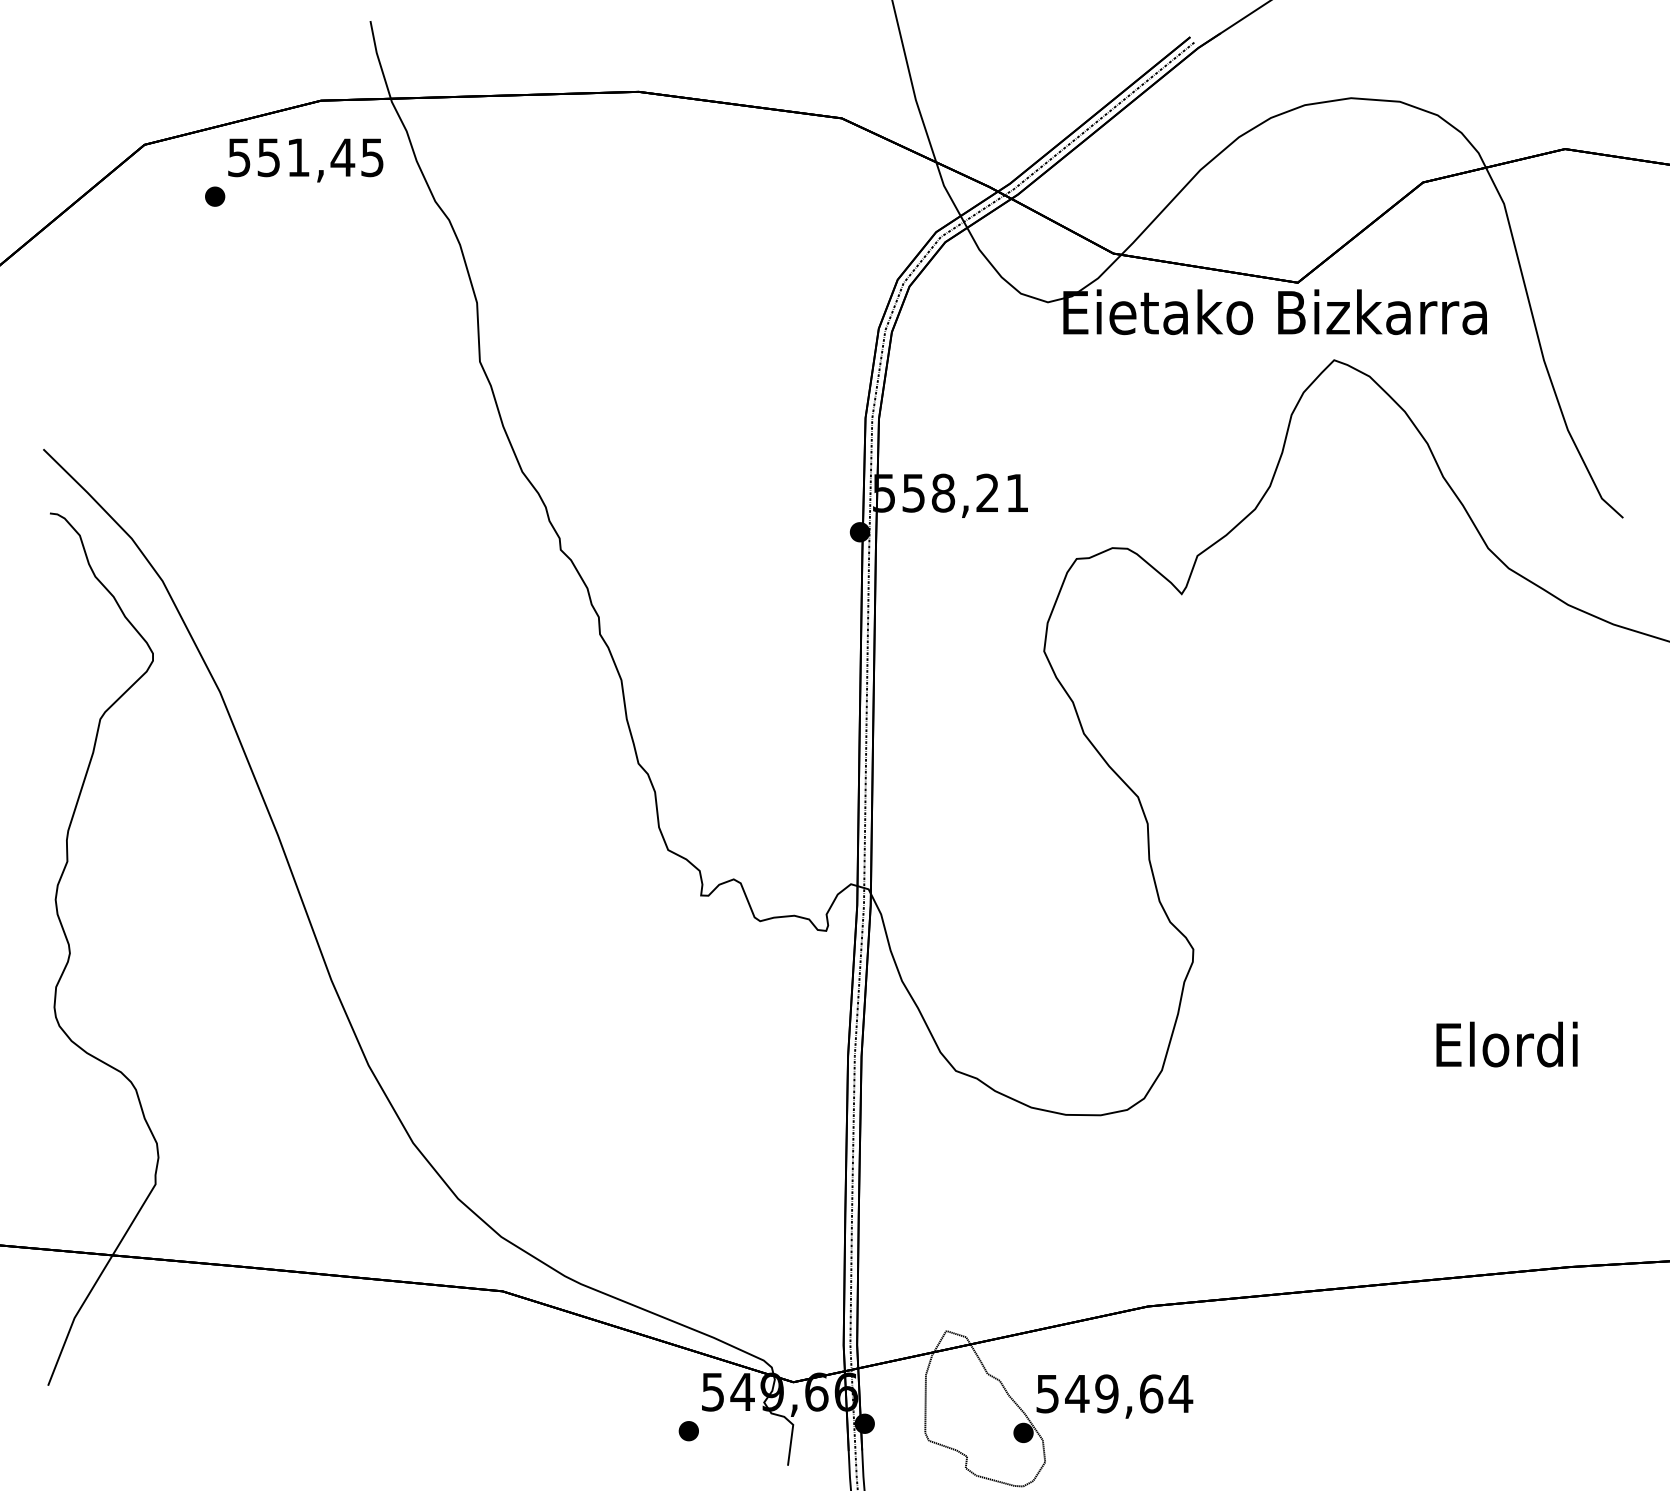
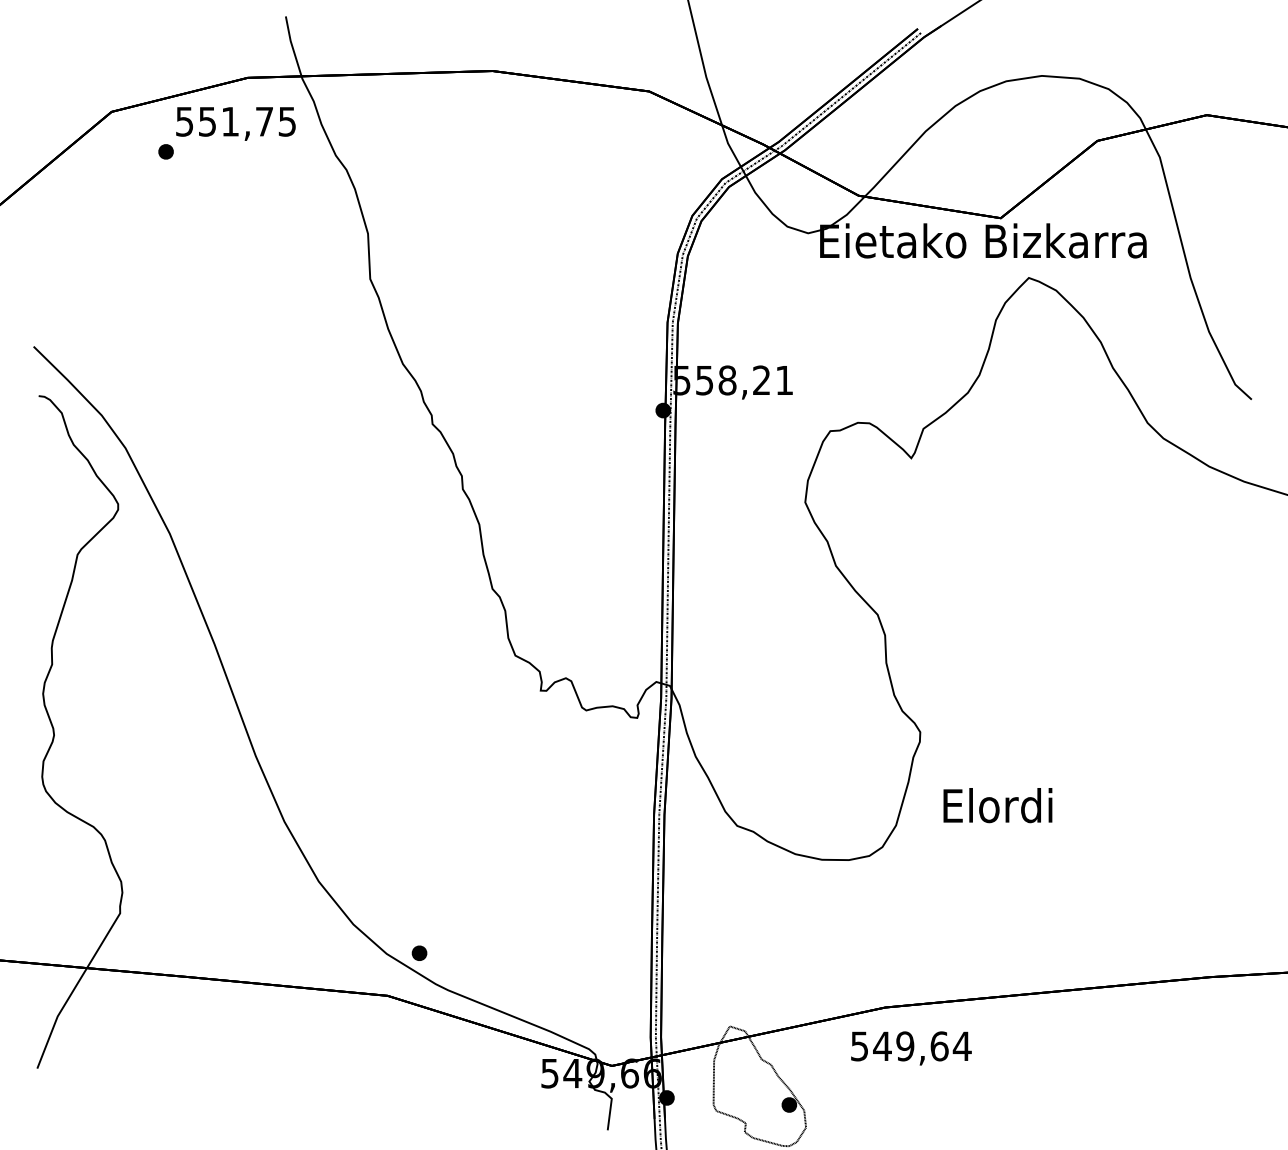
text: (342, 157) -> (264, 121), 551,45 -> 551,75
text: (1506, 1044) -> (997, 805), moved
text: (1114, 1396) -> (911, 1048), moved
part: (688, 1431) -> (419, 953), moved

